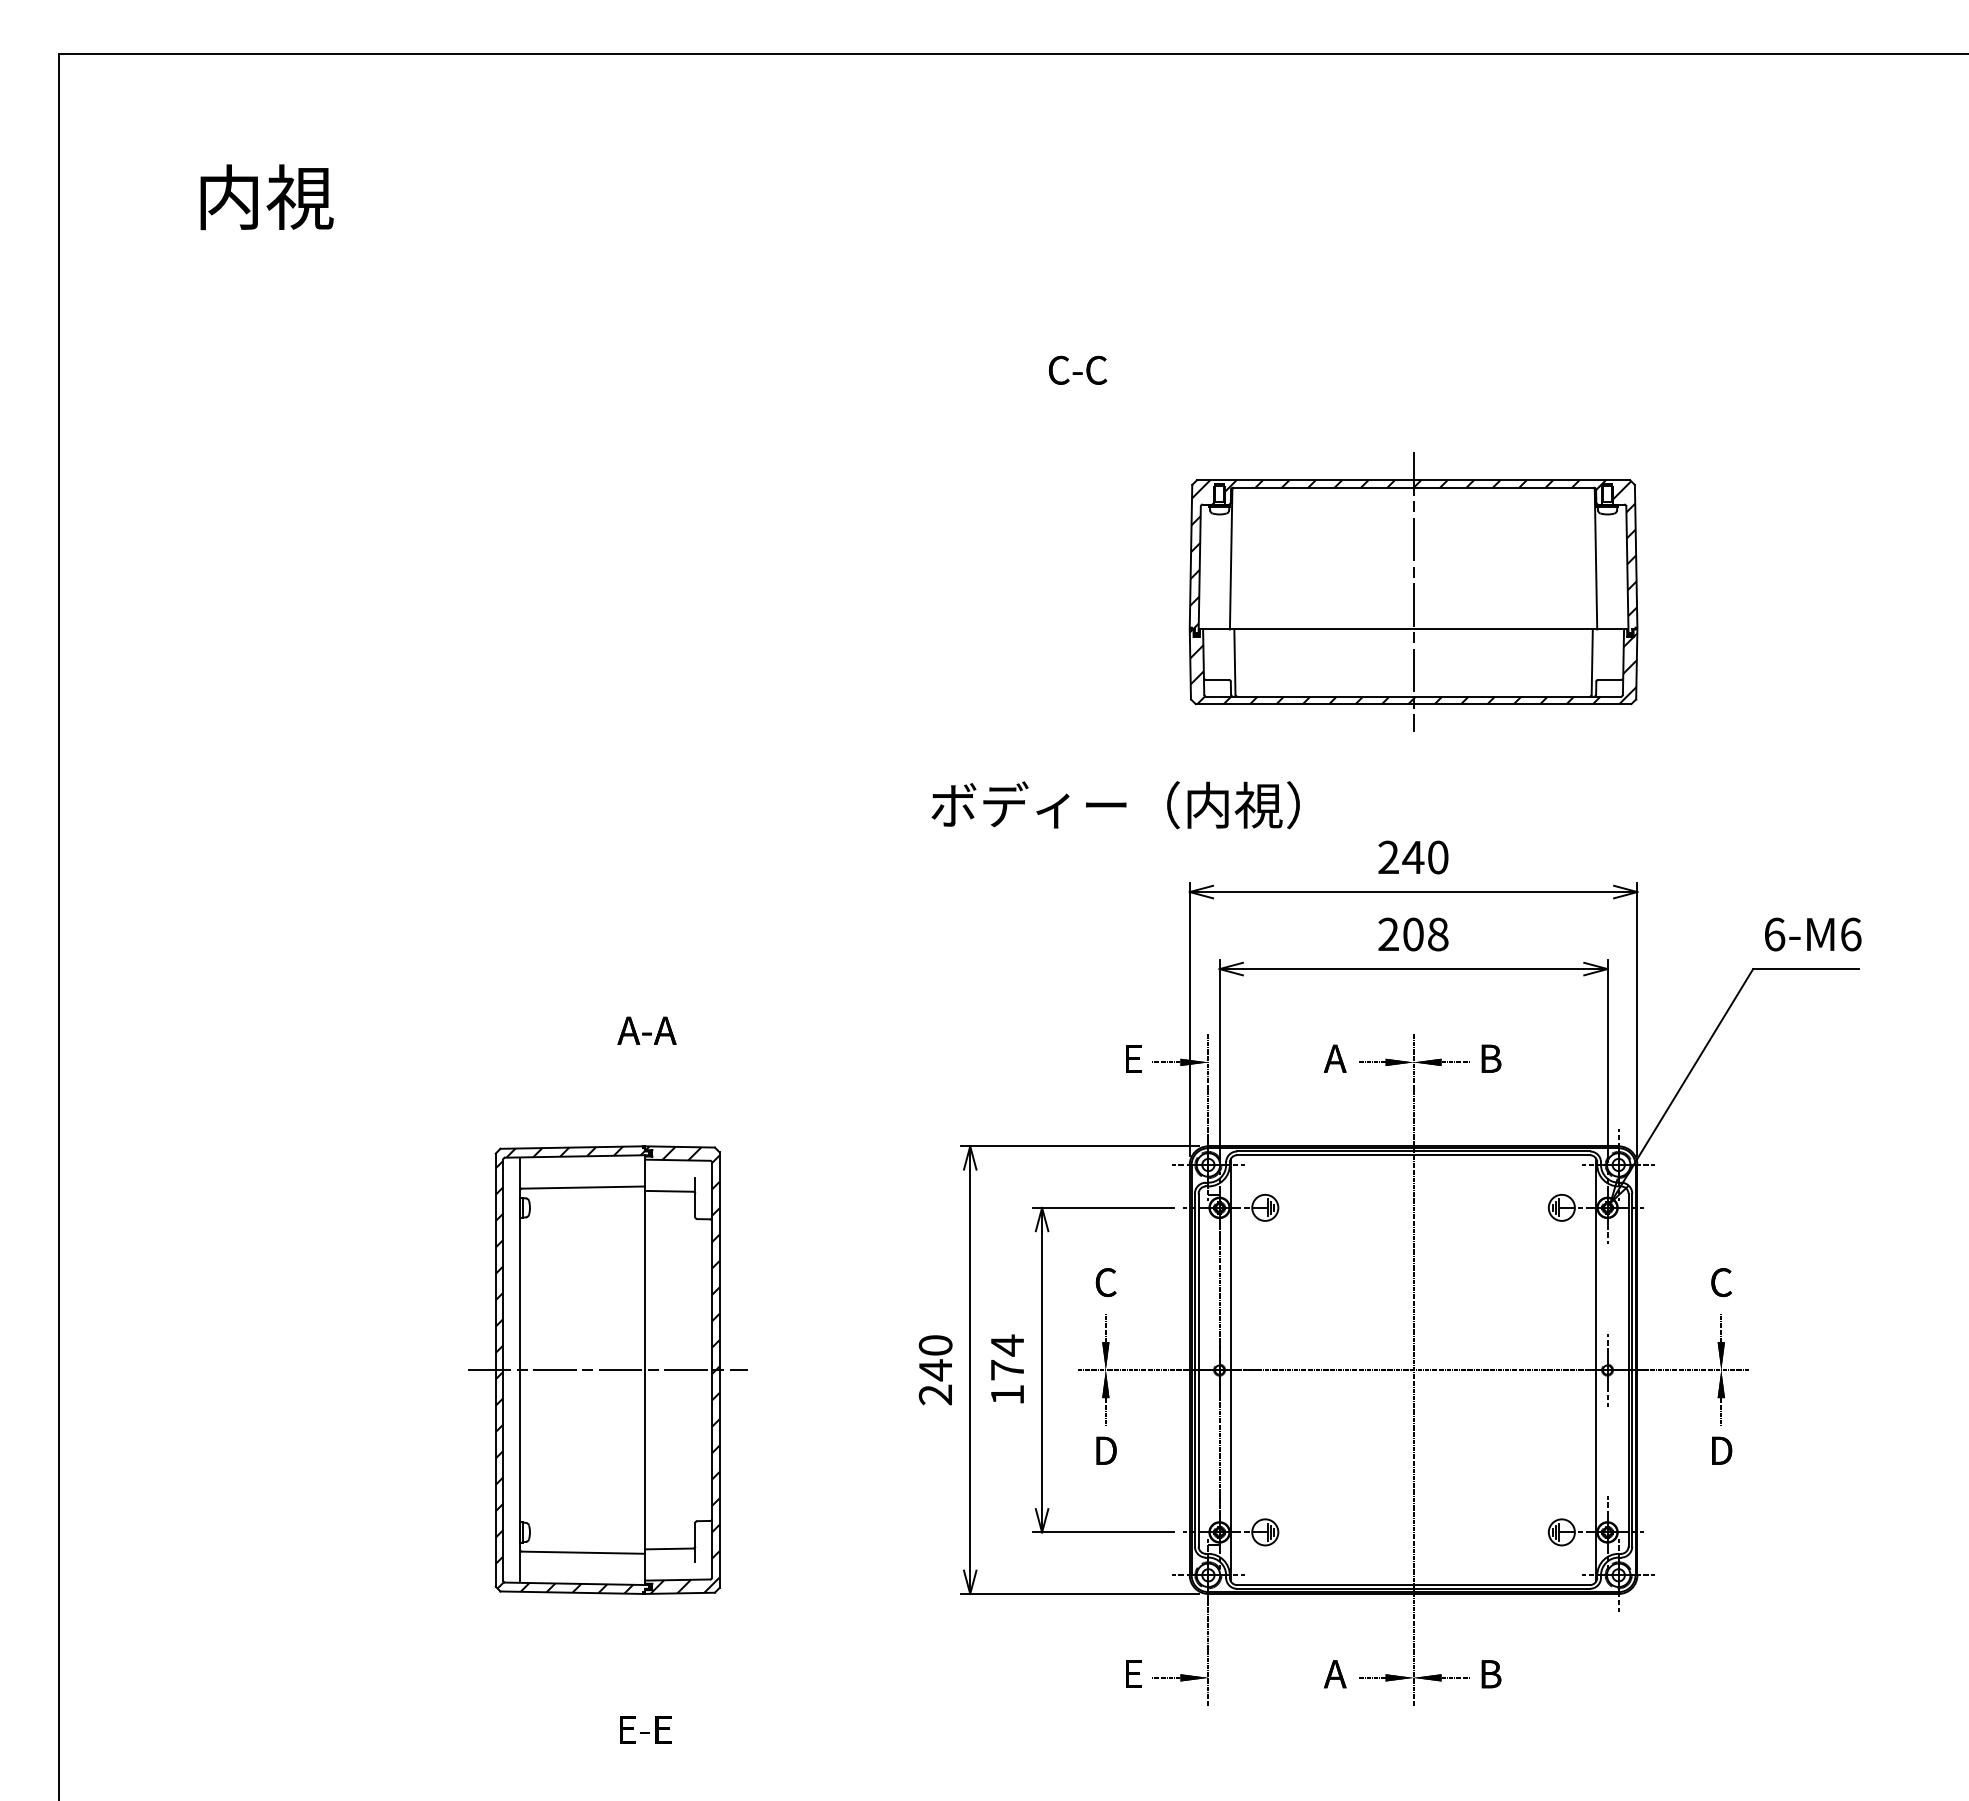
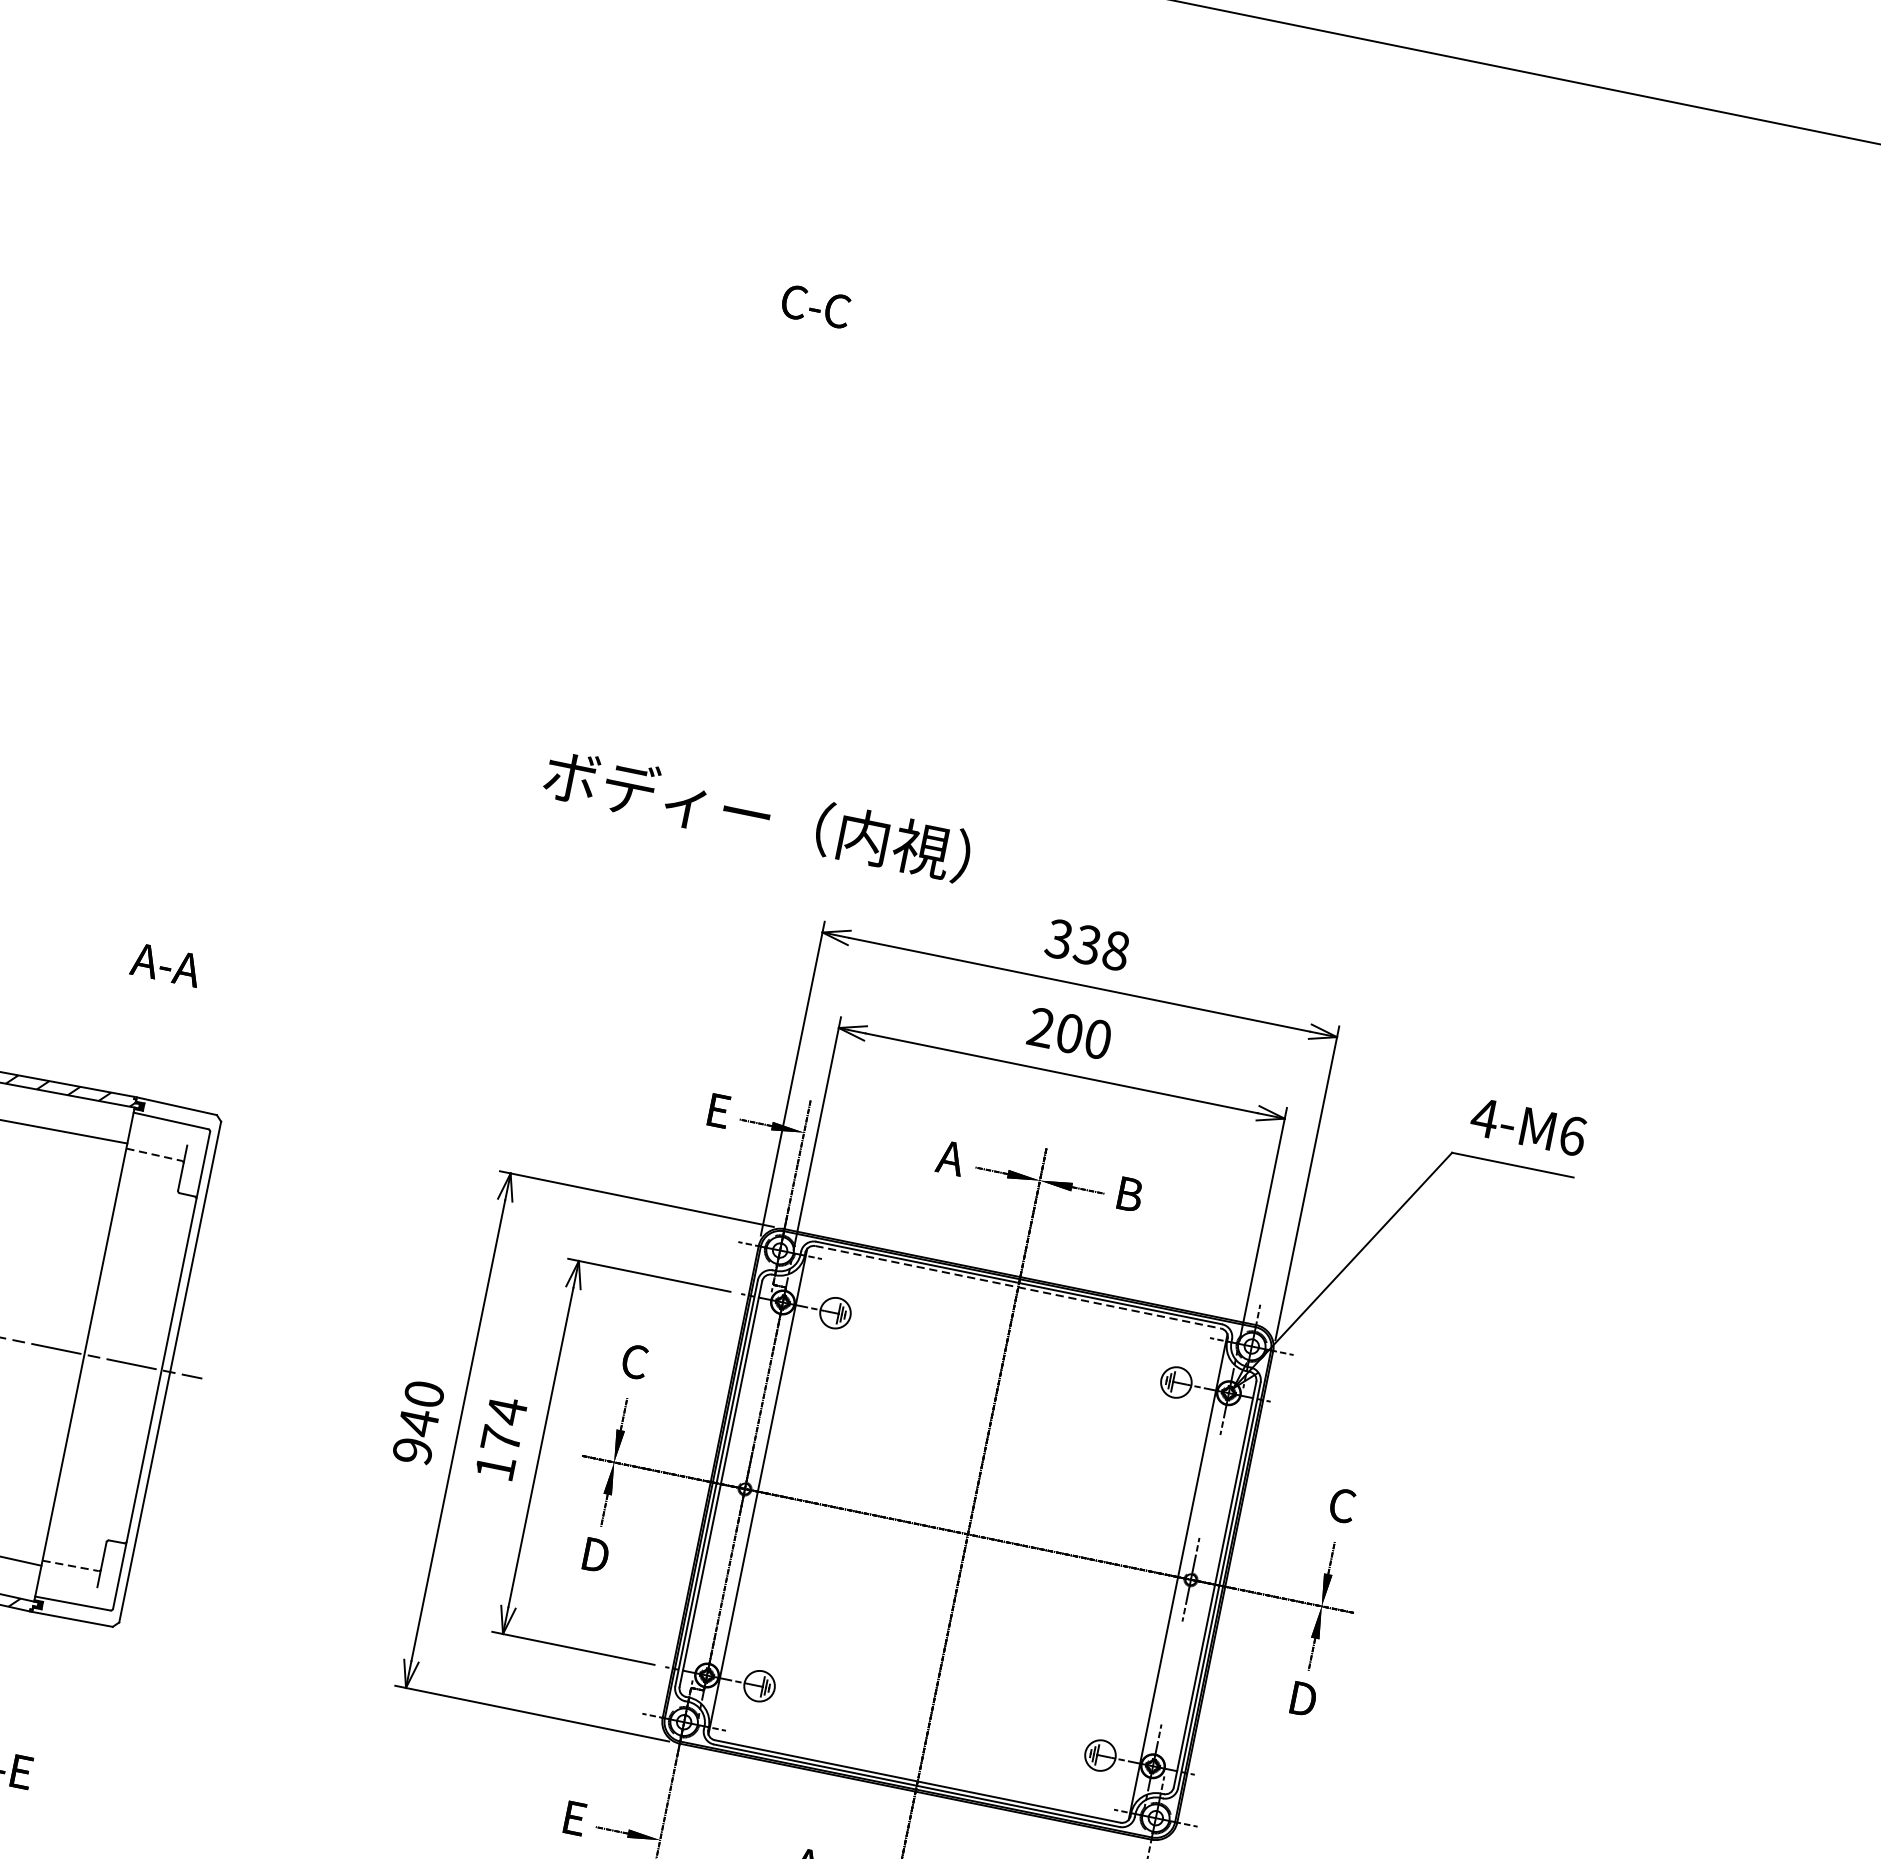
part: (1413, 591) -> (1150, 639), removed
text: (1413, 857) -> (1087, 945), 240 -> 338
text: (1438, 934) -> (1098, 1039), 208 -> 200
text: (1774, 934) -> (1484, 1117), 6-M6 -> 4-M6
line: (1414, 1155) -> (1019, 1287), solid -> dashed
line: (669, 1191) -> (154, 1154), solid -> dashed
hatch: (682, 1369) -> (127, 1362), removed
text: (935, 1394) -> (412, 1450), 240 -> 940
line: (669, 1548) -> (70, 1565), solid -> dashed

